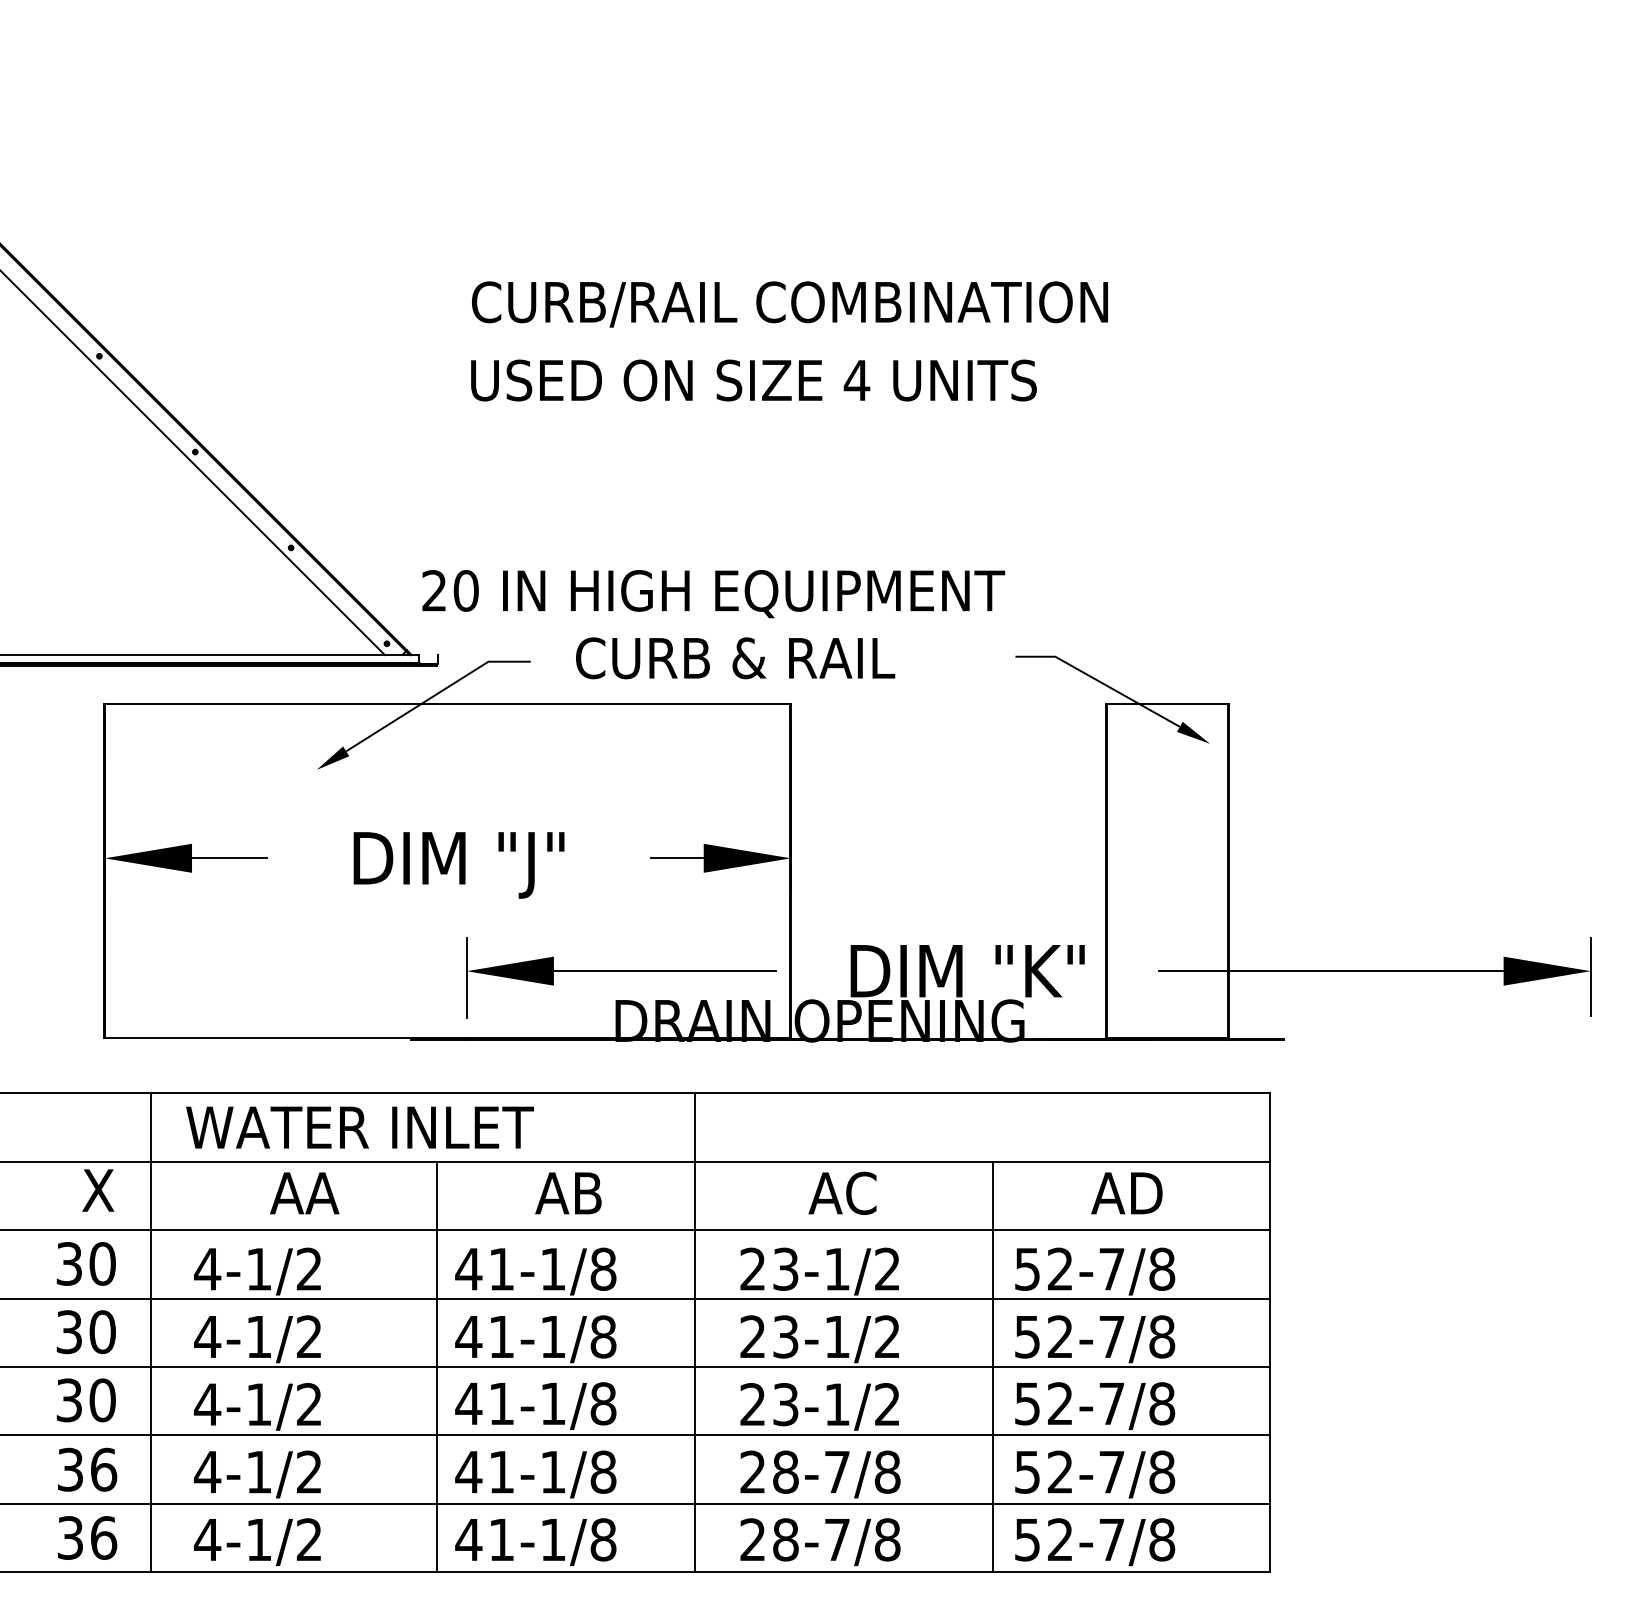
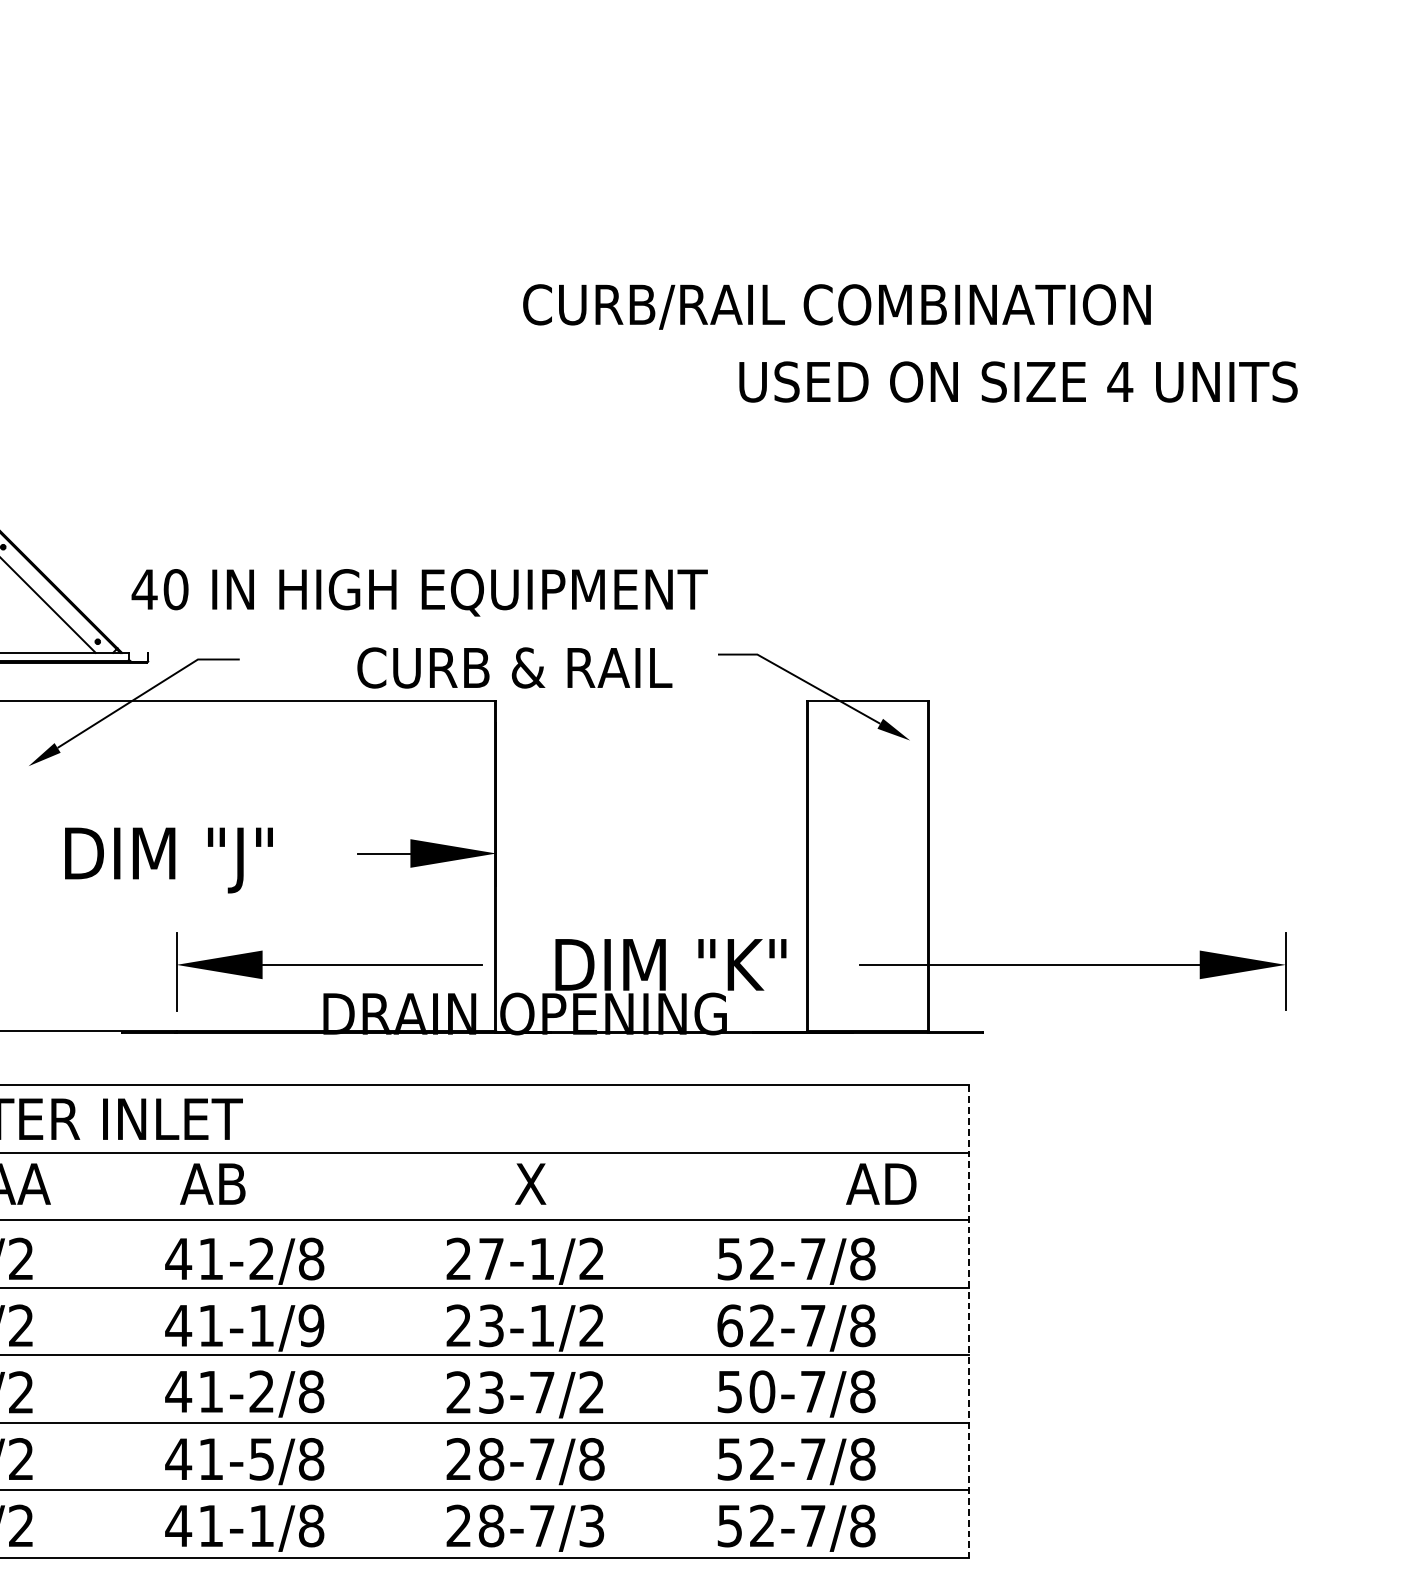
text: (789, 304) -> (836, 306), moved
text: (753, 380) -> (1018, 381), moved
text: (434, 590) -> (144, 589), 20 -> 40
text: (735, 658) -> (514, 668), moved
text: (568, 1193) -> (212, 1184), moved
text: (842, 1193) -> (547, 1184), AC -> X
text: (1126, 1193) -> (880, 1184), moved
text: (552, 1268) -> (261, 1258), 41-1/8 -> 41-2/8
text: (785, 1268) -> (491, 1258), 23-1/2 -> 27-1/2
line: (695, 1332) -> (402, 1321), removed
line: (1270, 1333) -> (969, 1322), solid -> dashed
text: (603, 1336) -> (311, 1325), 41-1/8 -> 41-1/9
text: (1027, 1336) -> (729, 1325), 52-7/8 -> 62-7/8
line: (436, 1366) -> (146, 1354), removed
line: (992, 1366) -> (695, 1354), removed
text: (552, 1403) -> (261, 1391), 41-1/8 -> 41-2/8
text: (1060, 1403) -> (762, 1391), 52-7/8 -> 50-7/8
text: (837, 1404) -> (542, 1392), 23-1/2 -> 23-7/2
text: (553, 1472) -> (262, 1459), 41-1/8 -> 41-5/8
text: (887, 1539) -> (591, 1525), 28-7/8 -> 28-7/3

